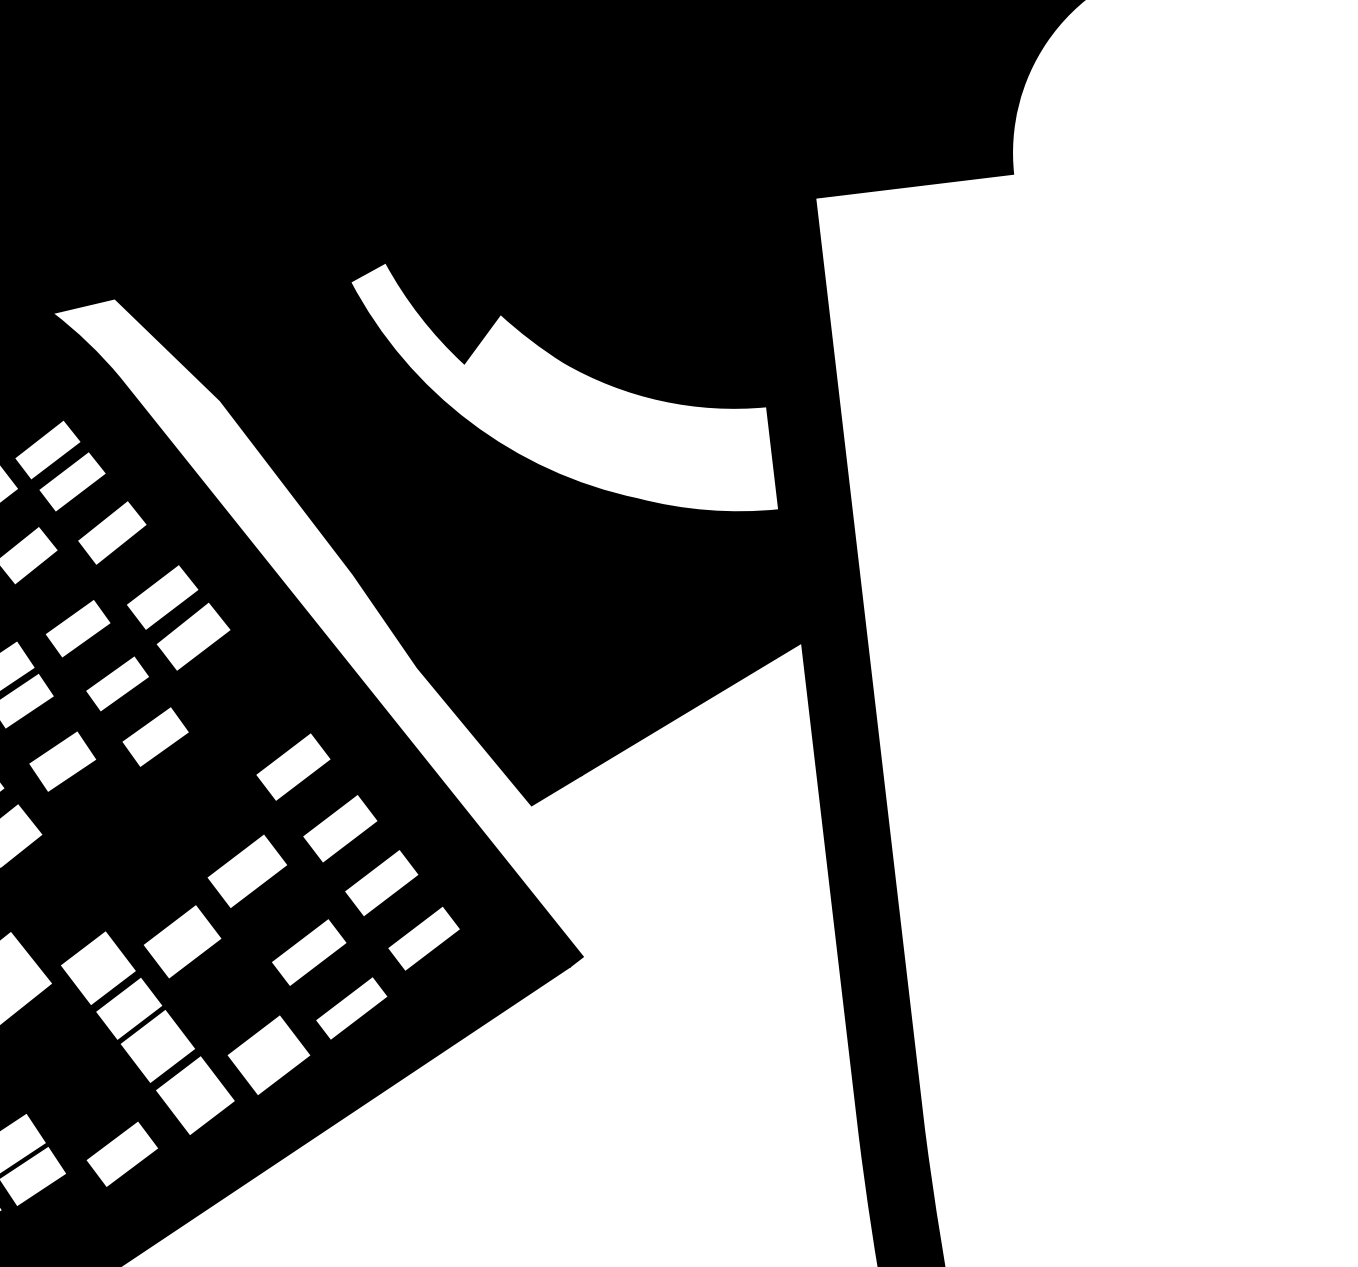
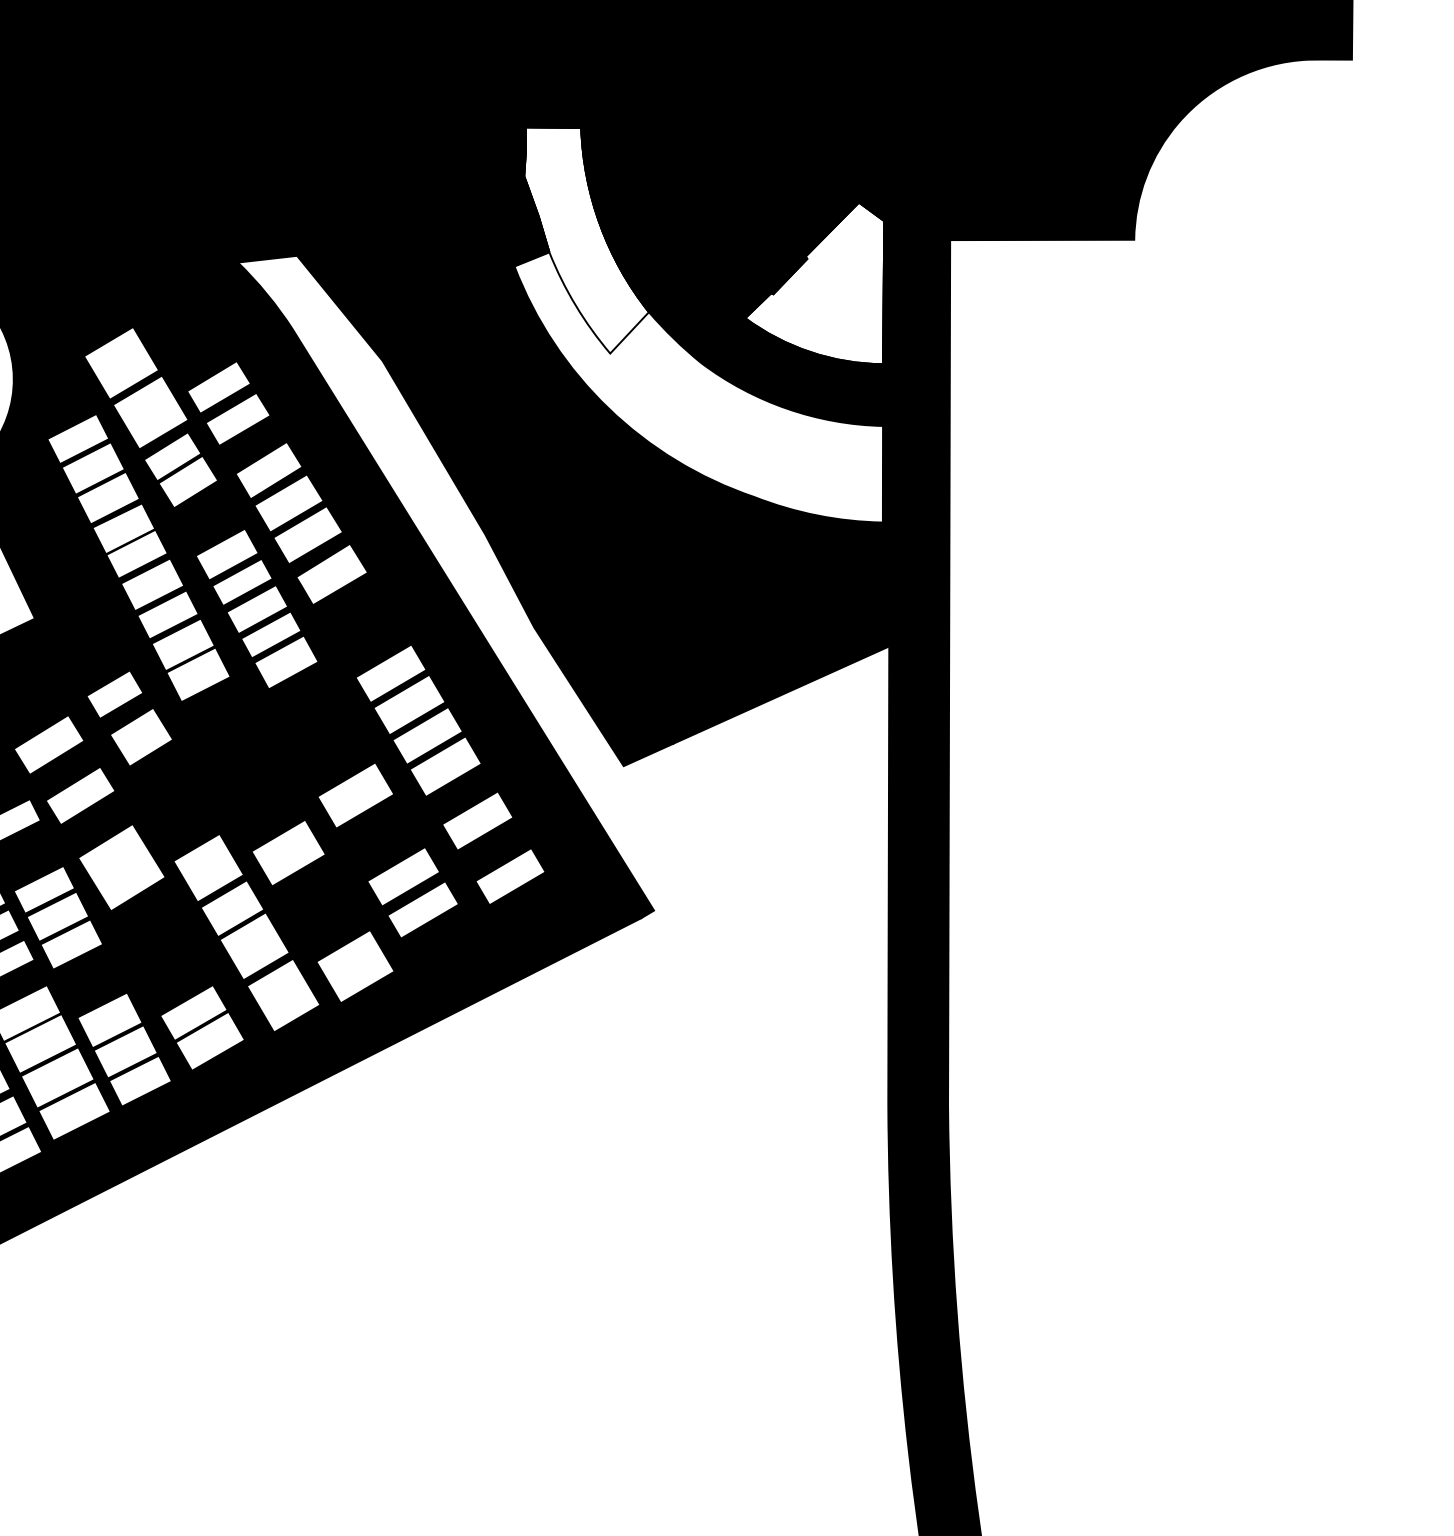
fill: (424, 244) -> (586, 240), removed
fill: (674, 261) -> (814, 283), removed

